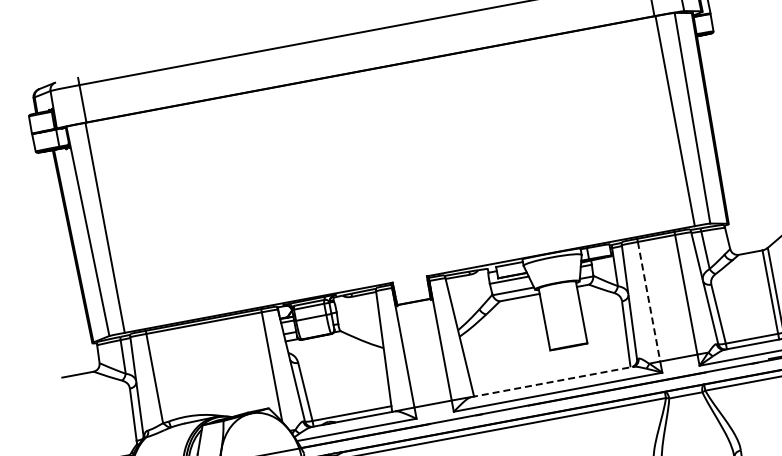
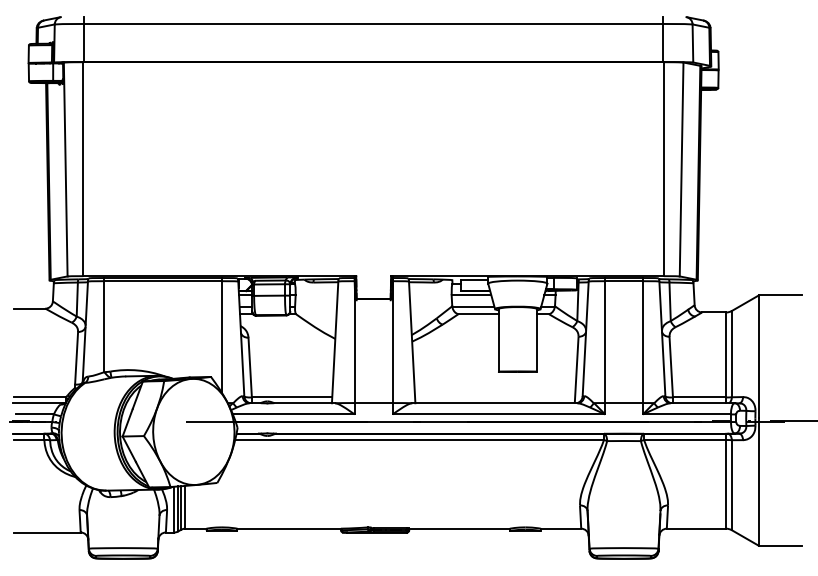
line: (649, 302) -> (605, 342), dashed -> solid
line: (551, 382) -> (494, 403), dashed -> solid

